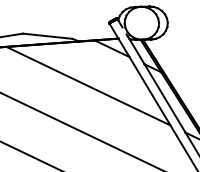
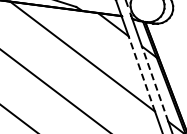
line: (150, 91) -> (142, 74), solid -> dashed
line: (165, 98) -> (155, 84), solid -> dashed

